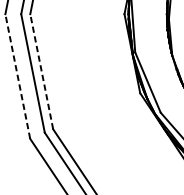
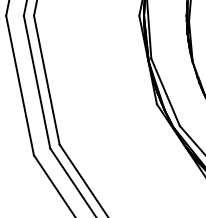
line: (41, 72) -> (46, 80), dashed -> solid
line: (17, 76) -> (19, 85), dashed -> solid

